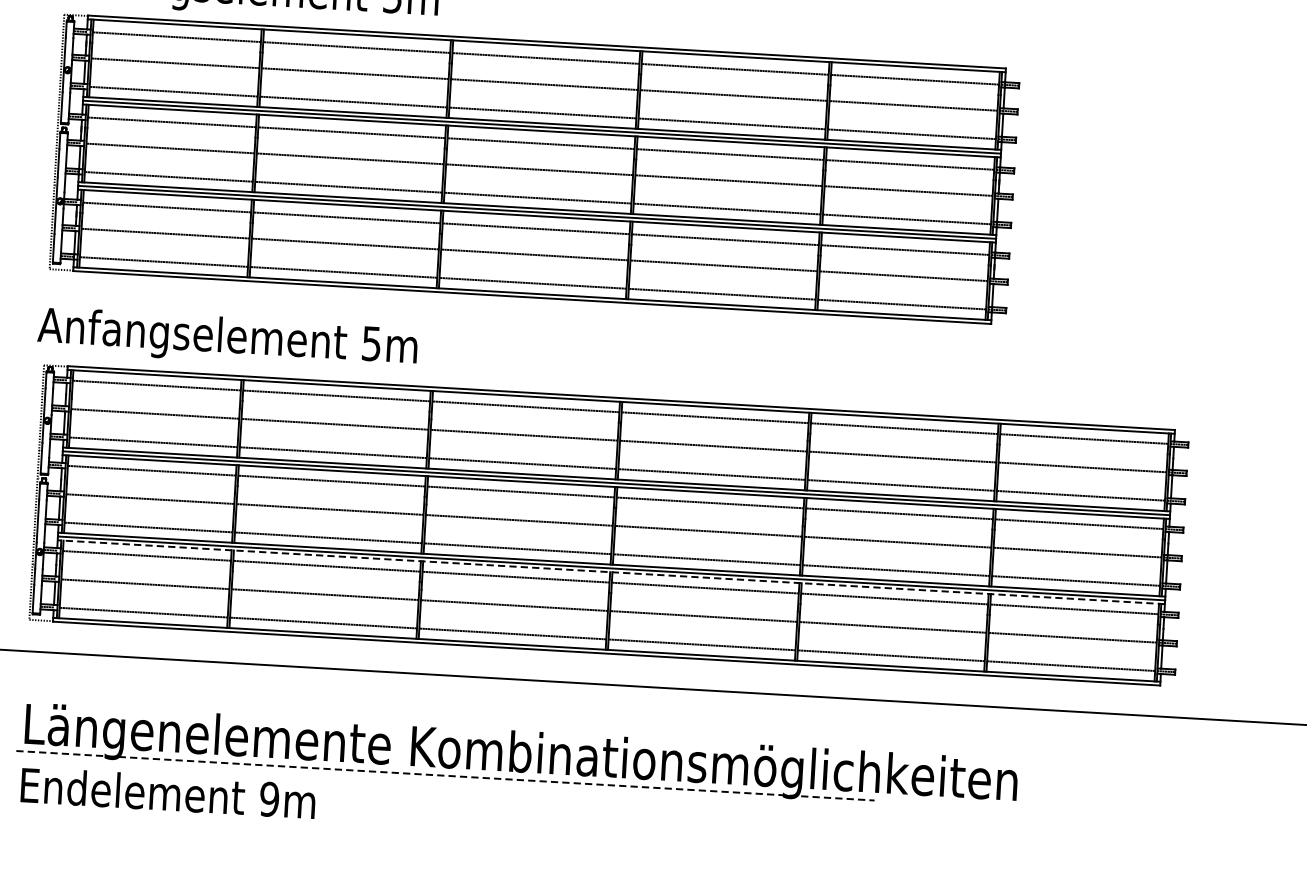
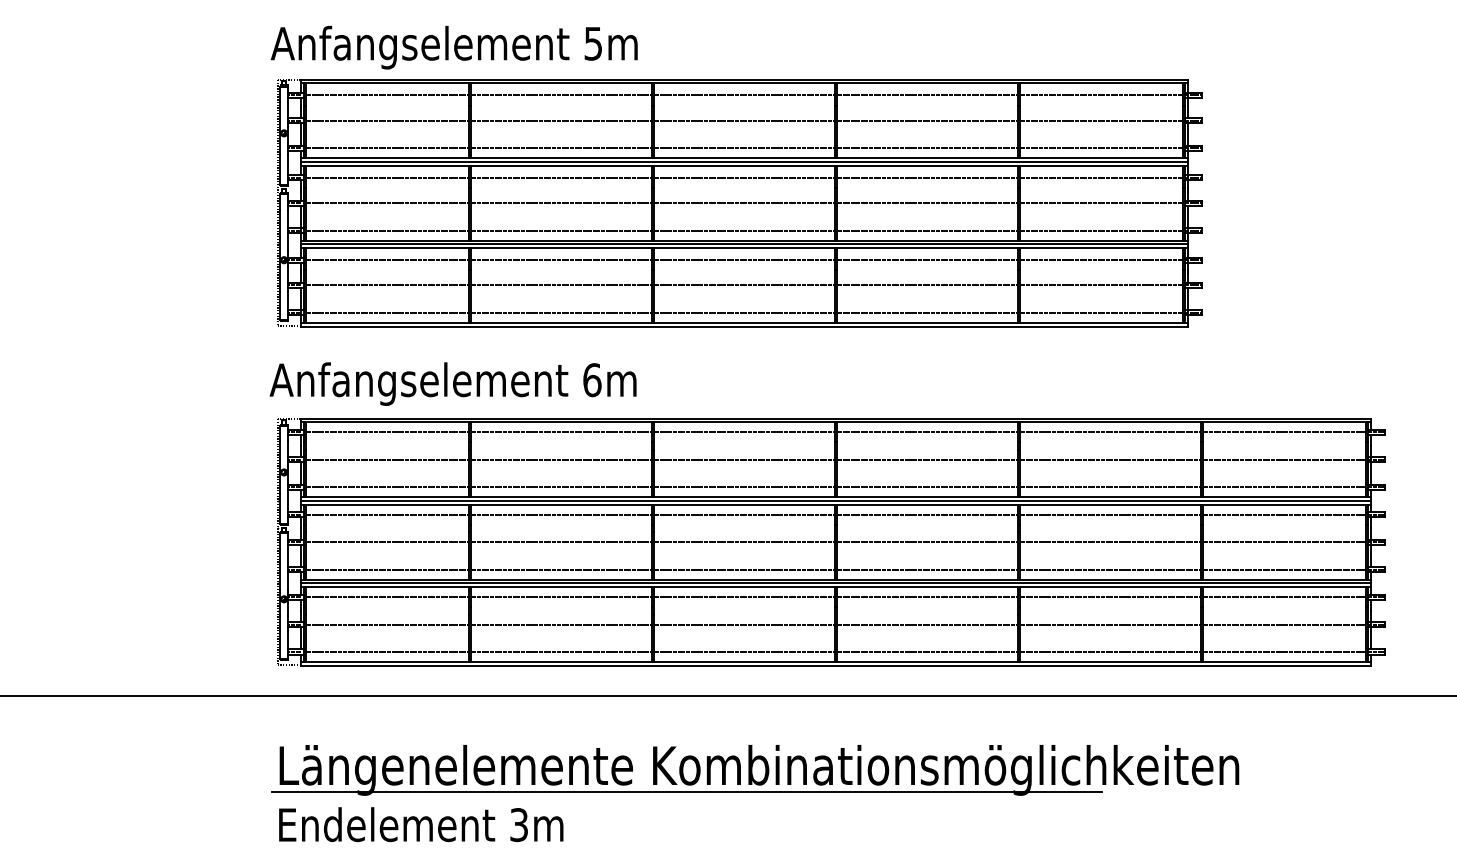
text: (371, 344) -> (592, 380), 5m -> 6m
line: (610, 572) -> (835, 587), dashed -> solid
line: (445, 775) -> (687, 792), dashed -> solid
text: (269, 798) -> (519, 824), 9m -> 3m

